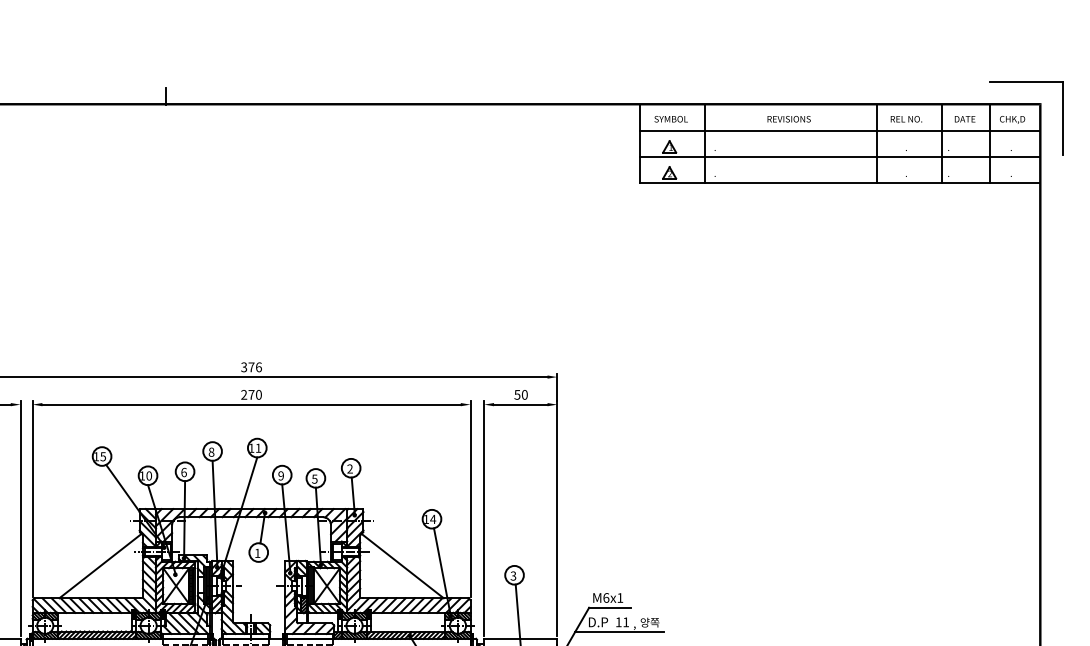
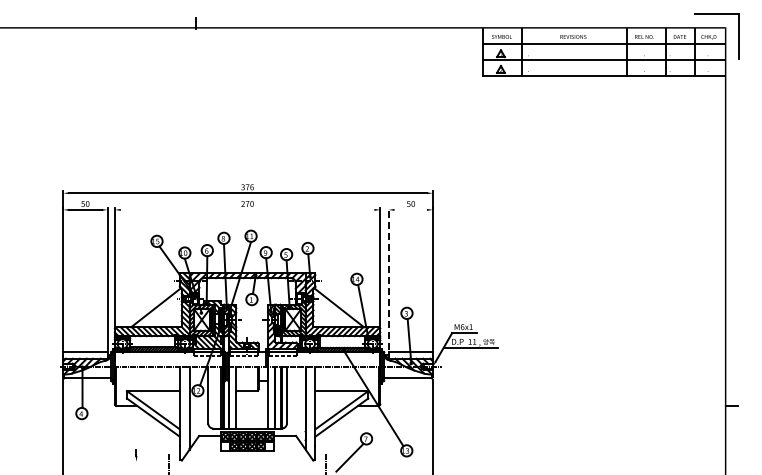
line: (251, 403) -> (247, 209), removed
line: (520, 403) -> (410, 209), removed
line: (484, 517) -> (388, 278), solid -> dashed

